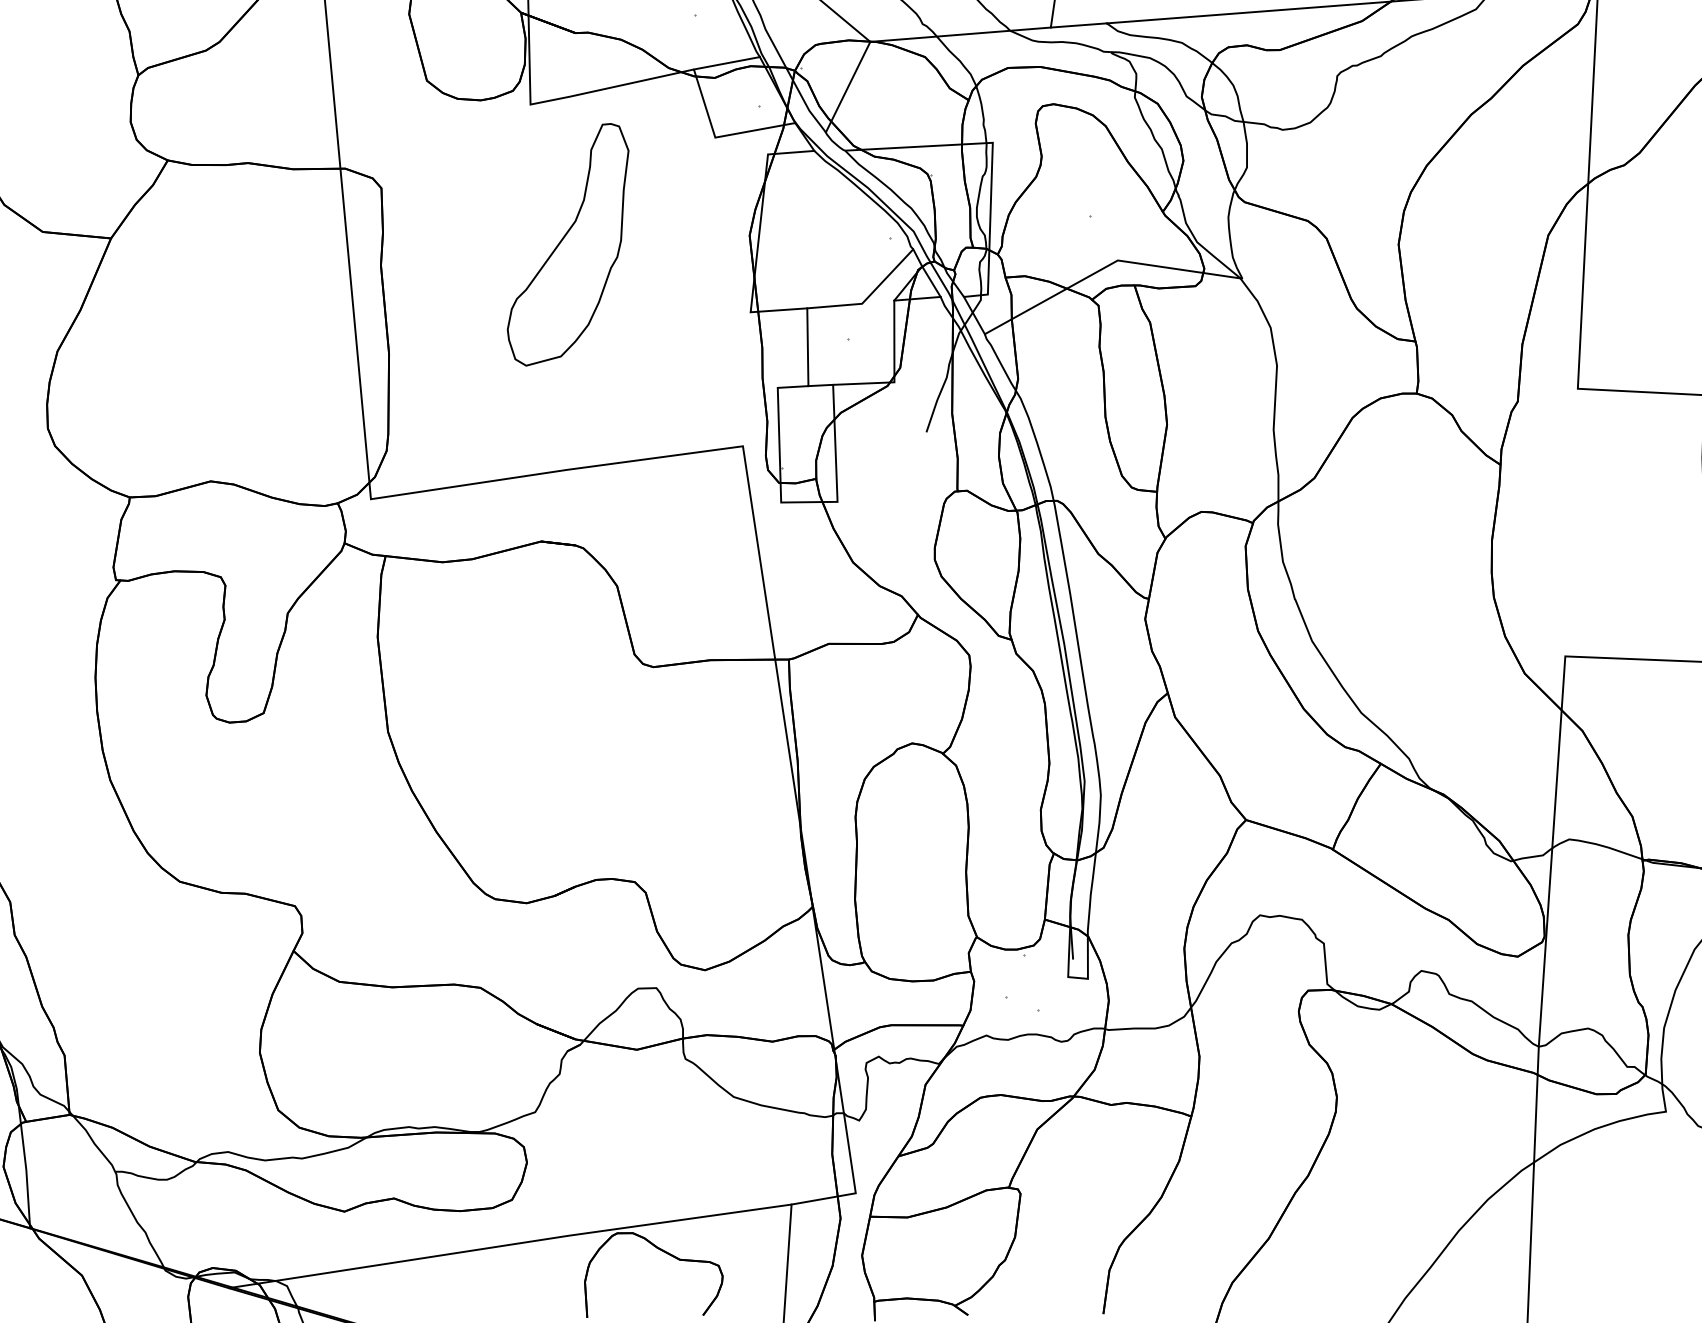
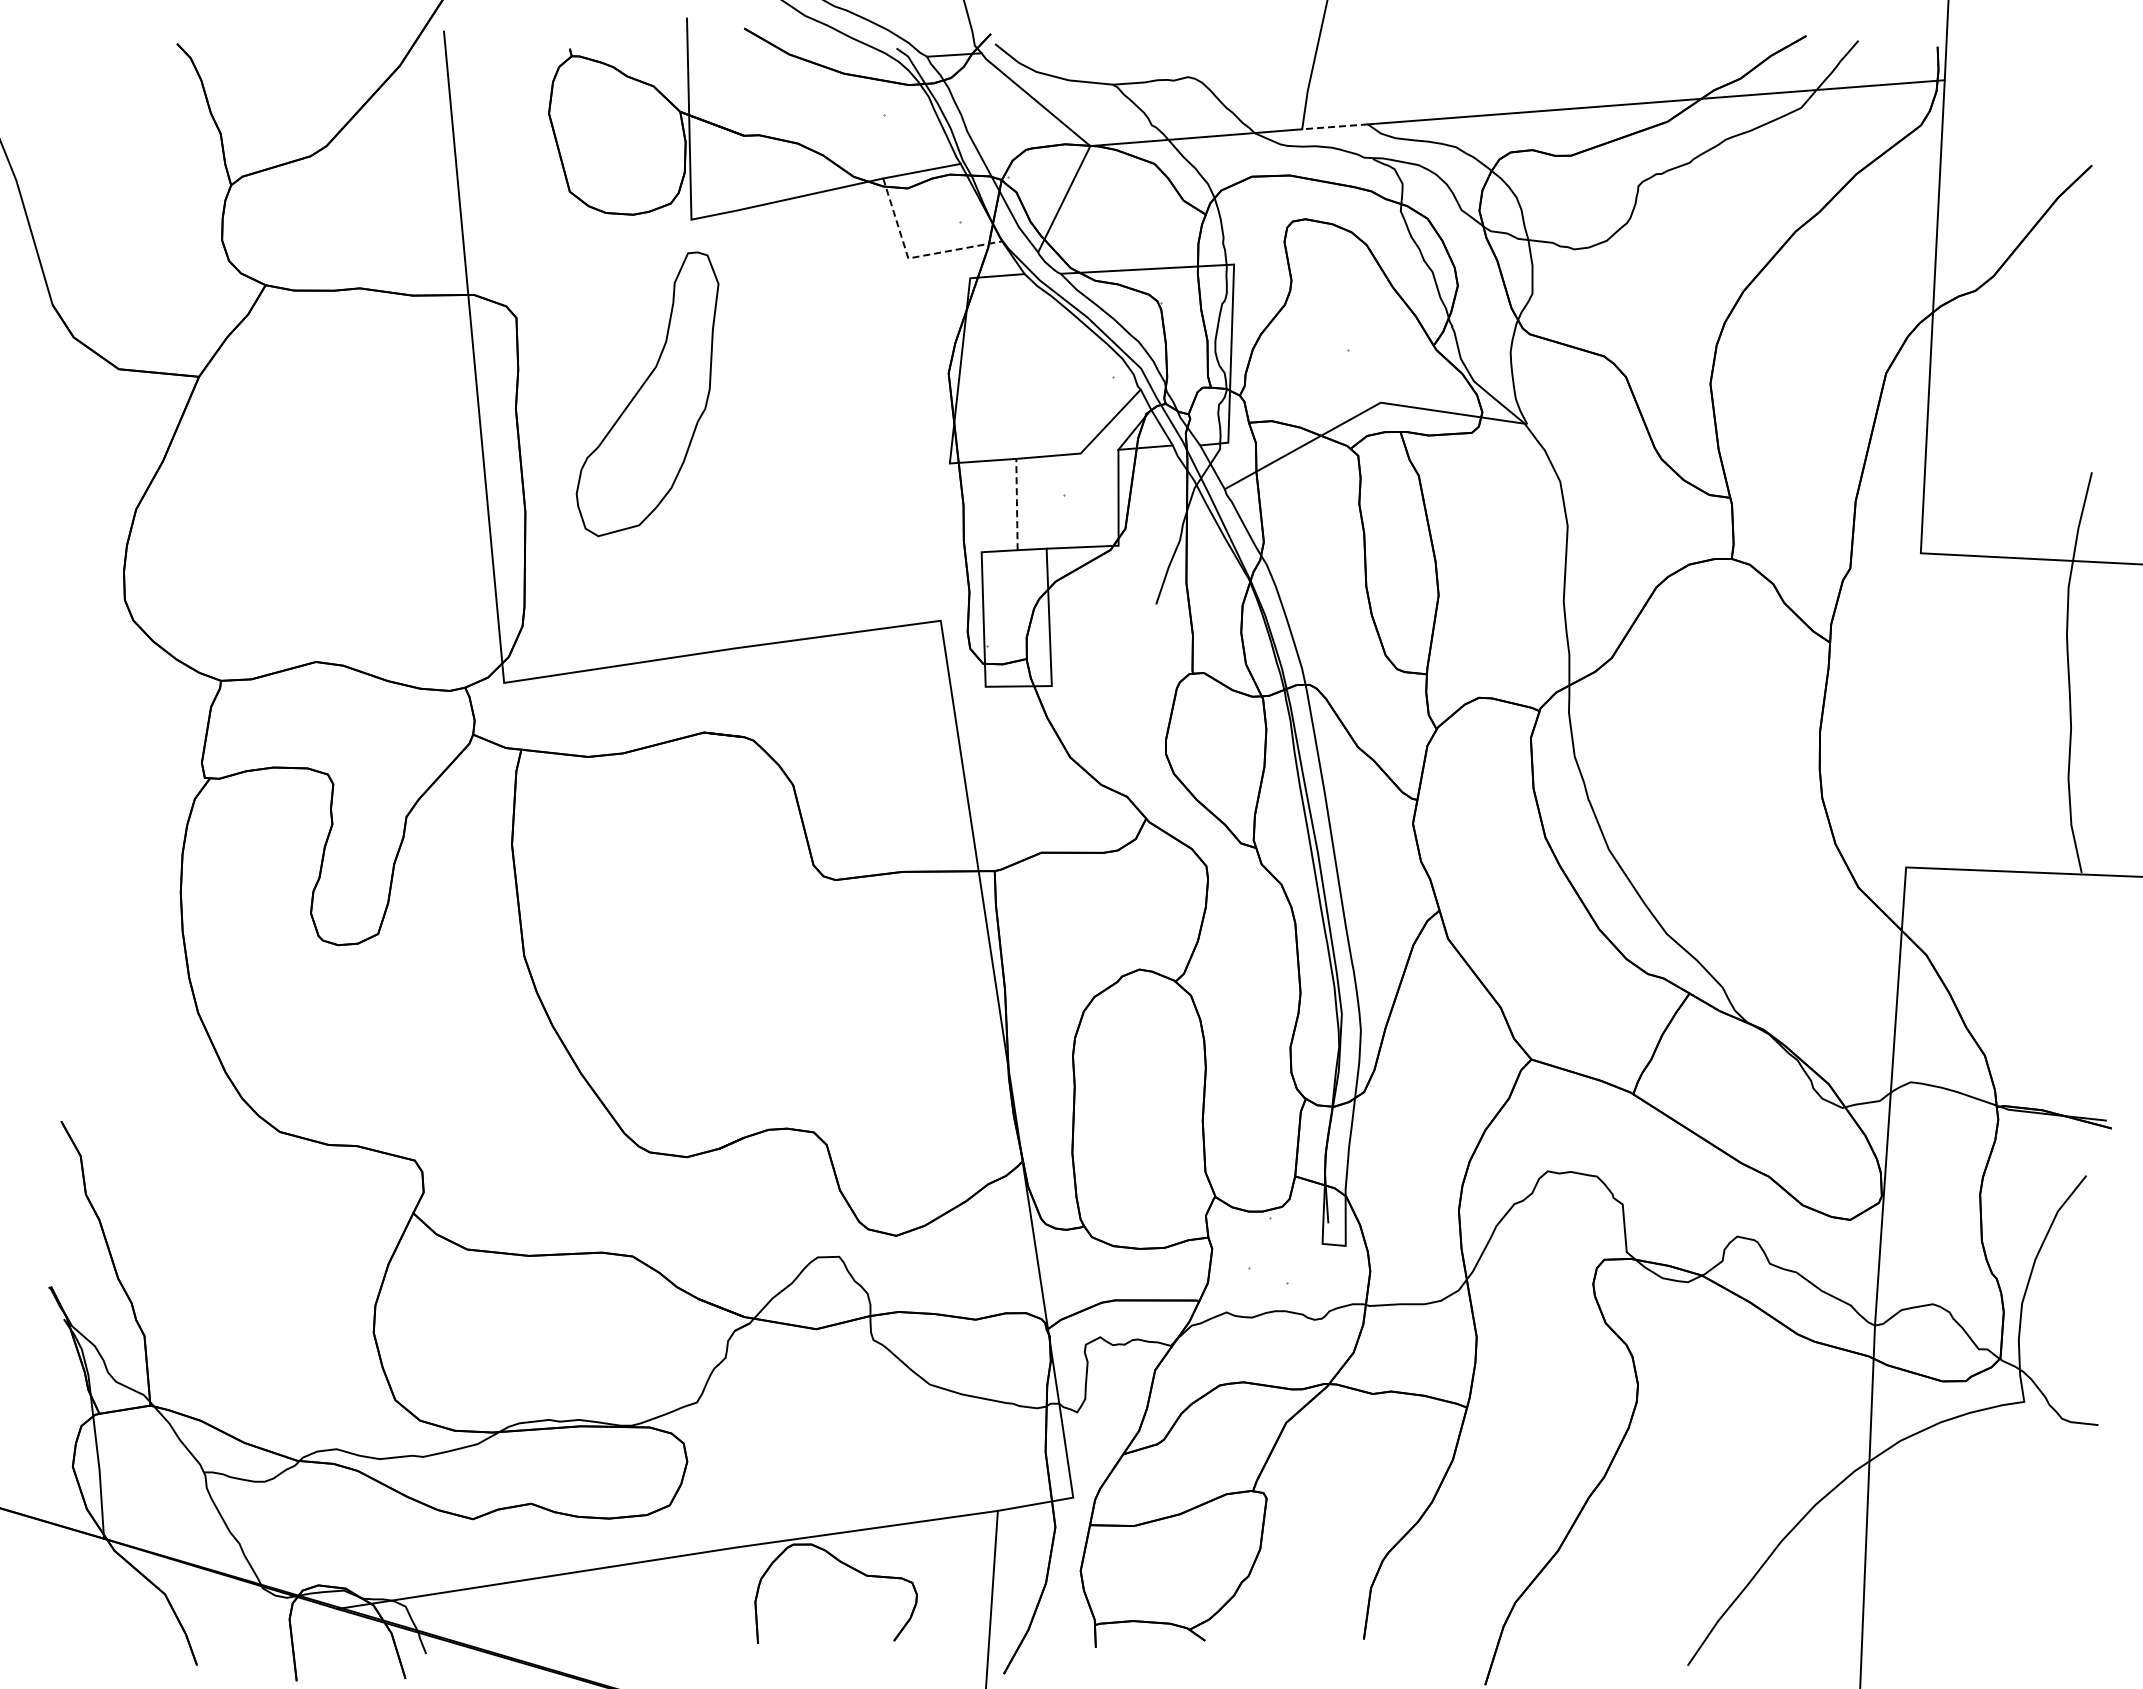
line: (1079, 25) -> (1335, 126), solid -> dashed
line: (720, 136) -> (914, 257), solid -> dashed
part: (568, 244) -> (647, 394), moved
line: (807, 347) -> (1016, 504), solid -> dashed

